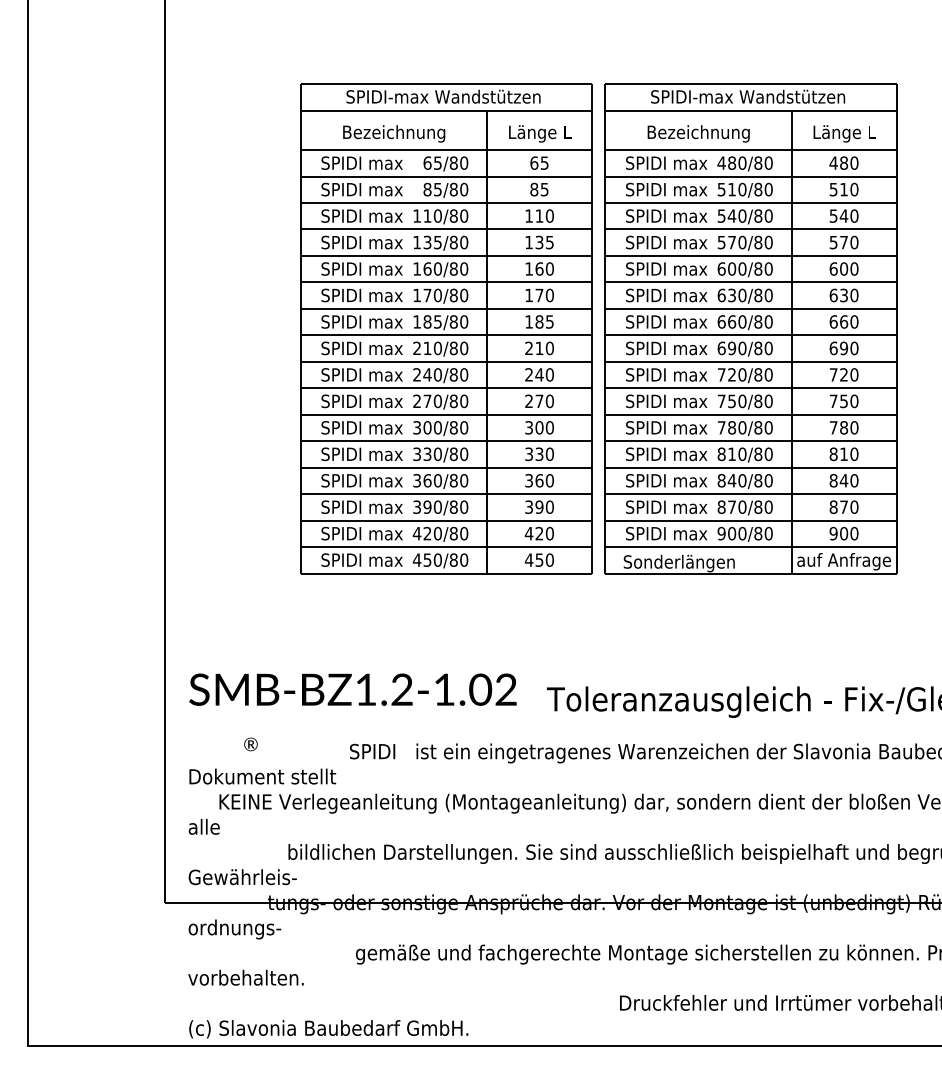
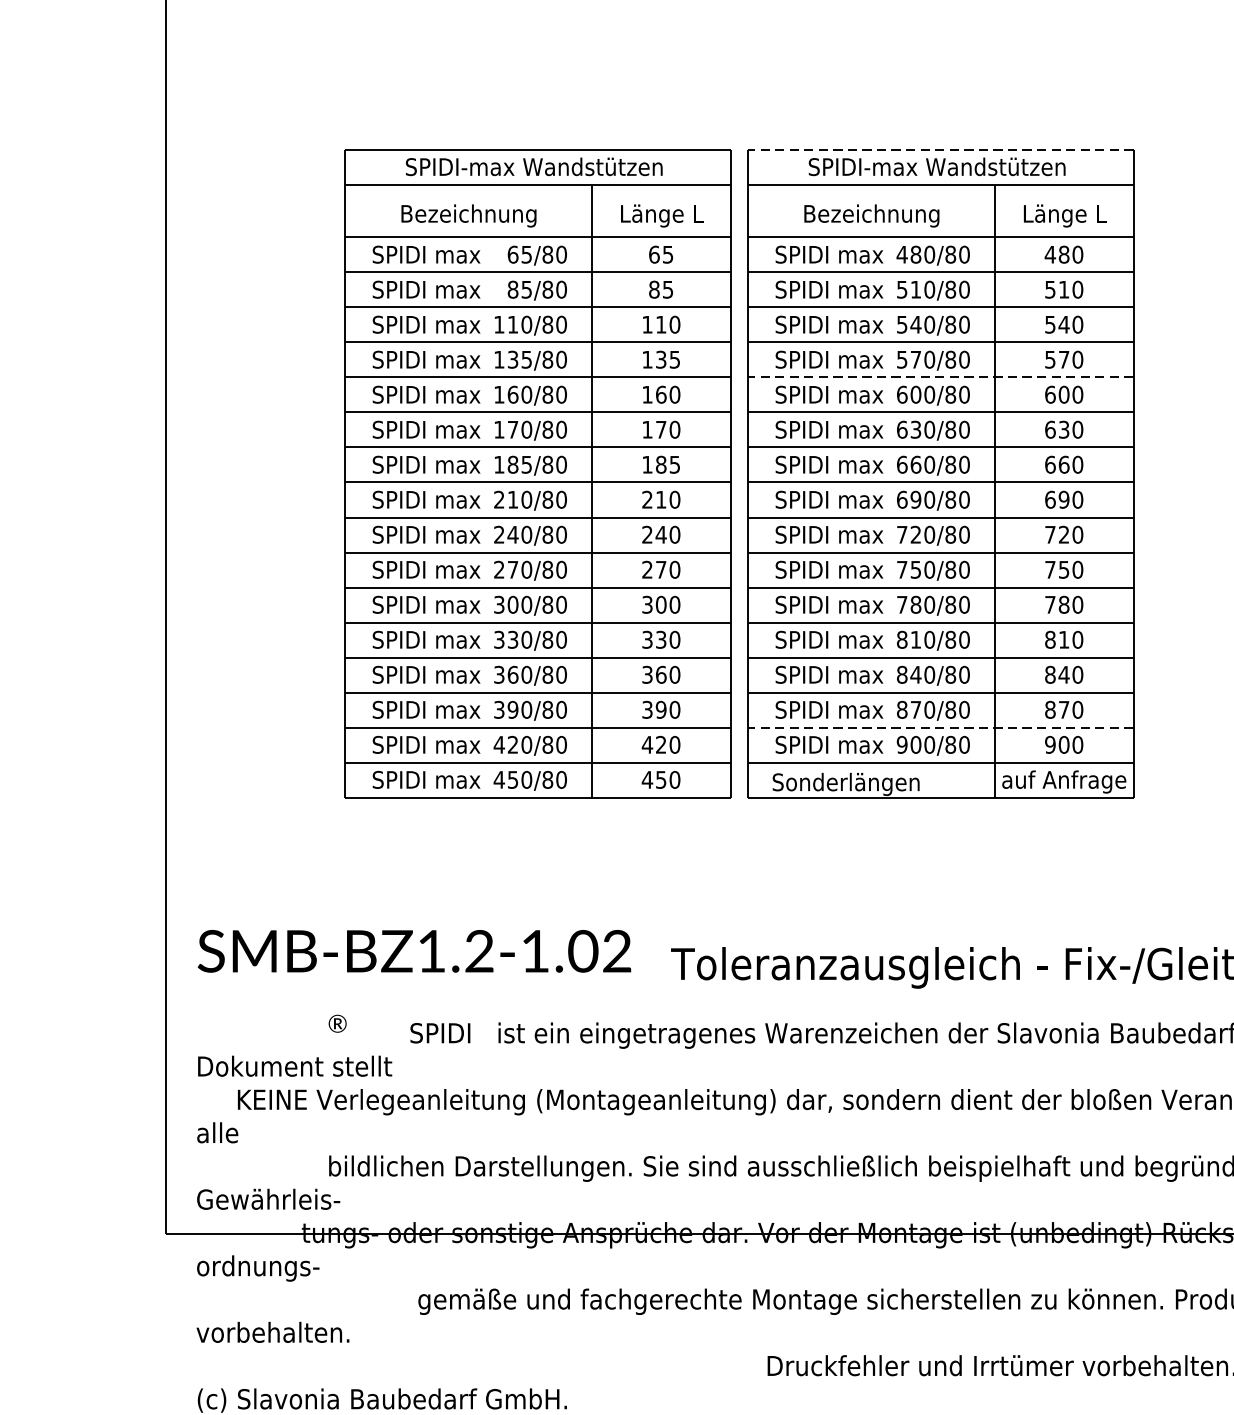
line: (750, 83) -> (940, 149), solid -> dashed
line: (750, 255) -> (940, 376), solid -> dashed
line: (750, 520) -> (940, 727), solid -> dashed
text: (250, 744) -> (337, 1023), moved

